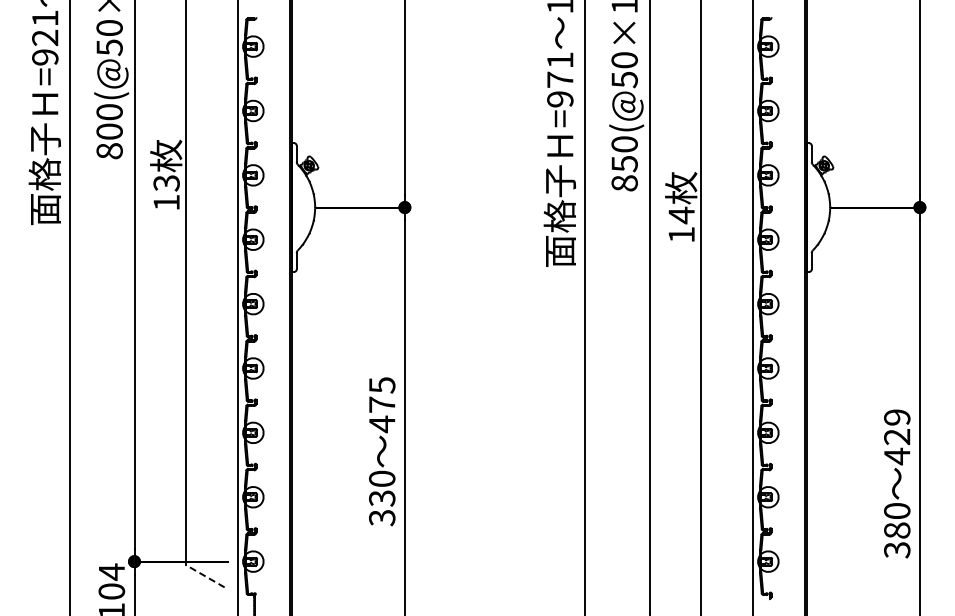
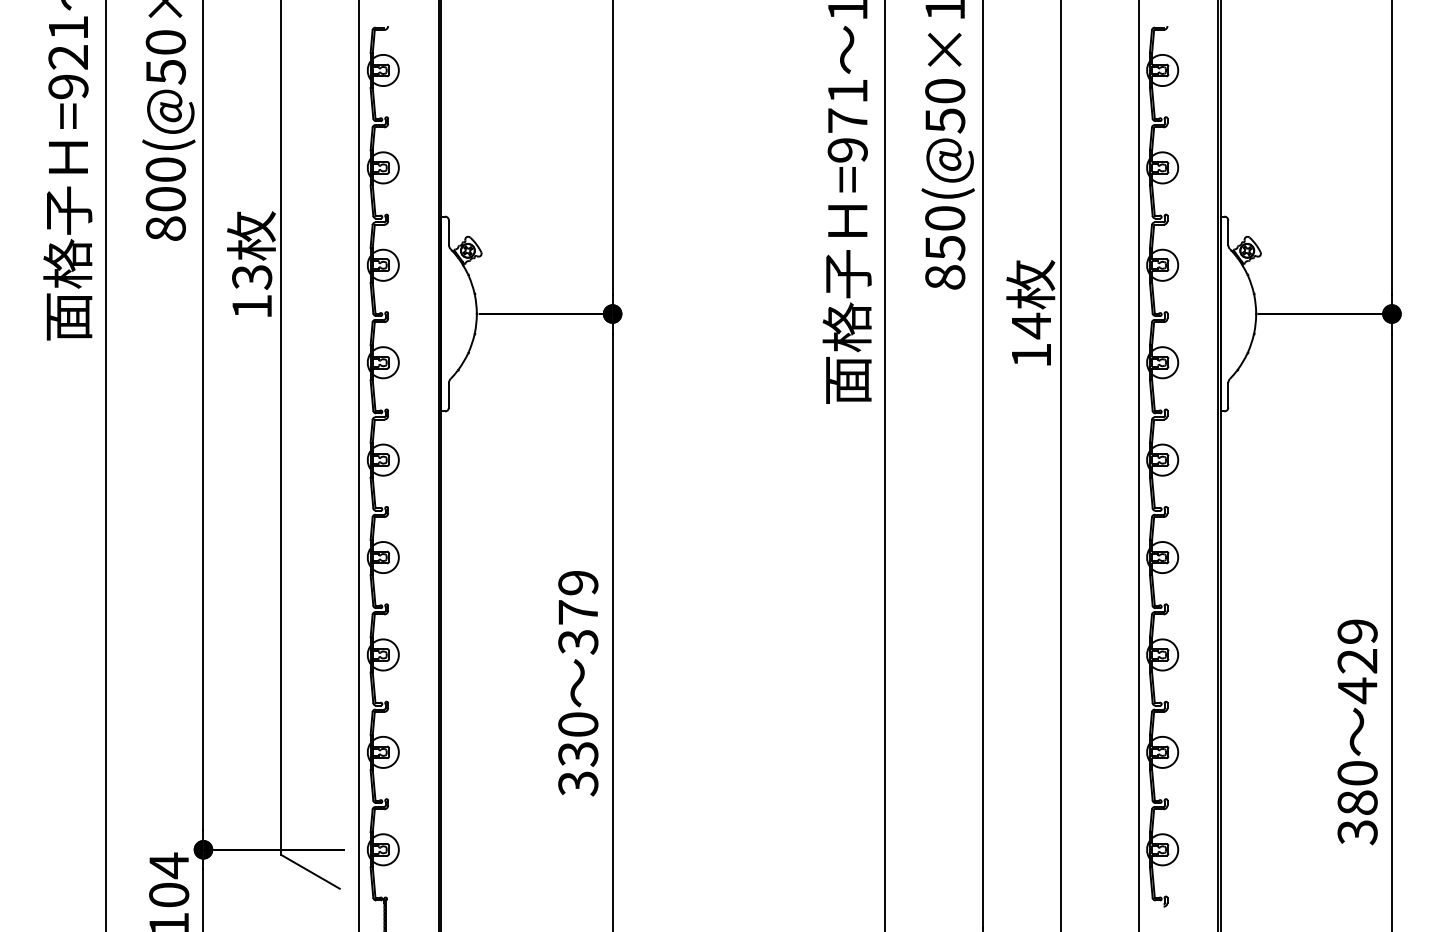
text: (382, 405) -> (578, 613), 475 -> 379
line: (204, 576) -> (309, 872), dashed -> solid

